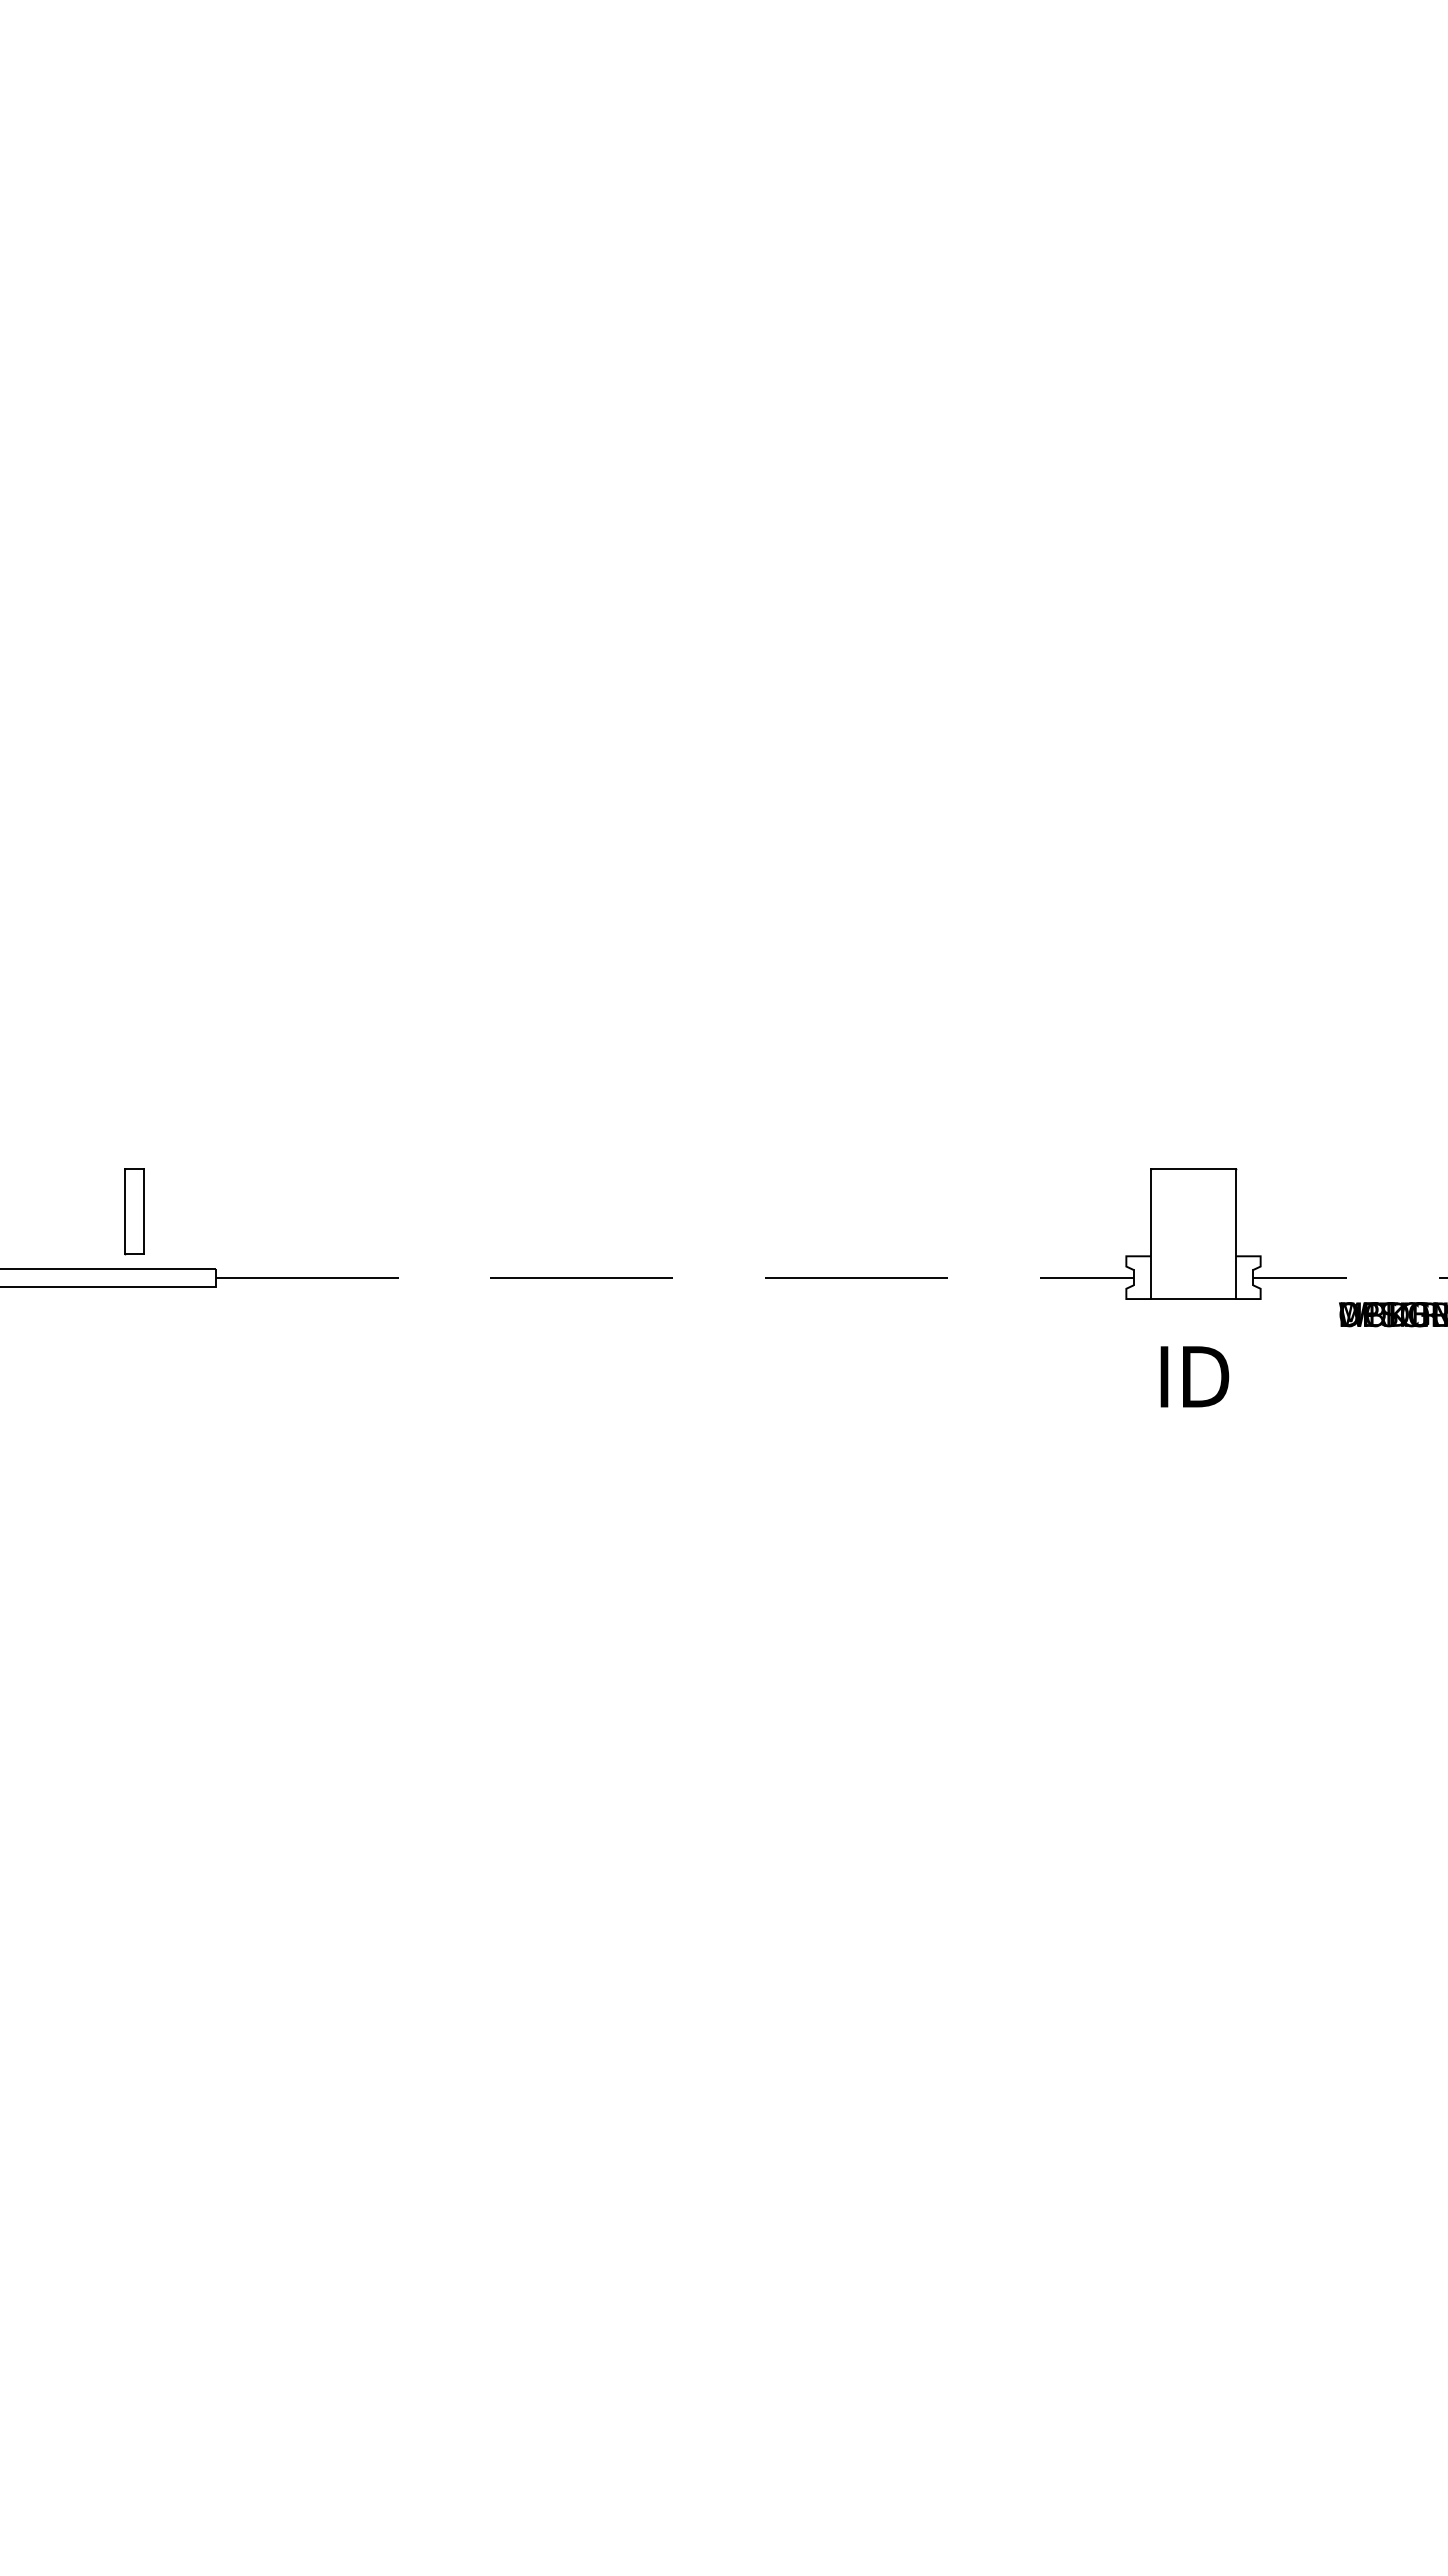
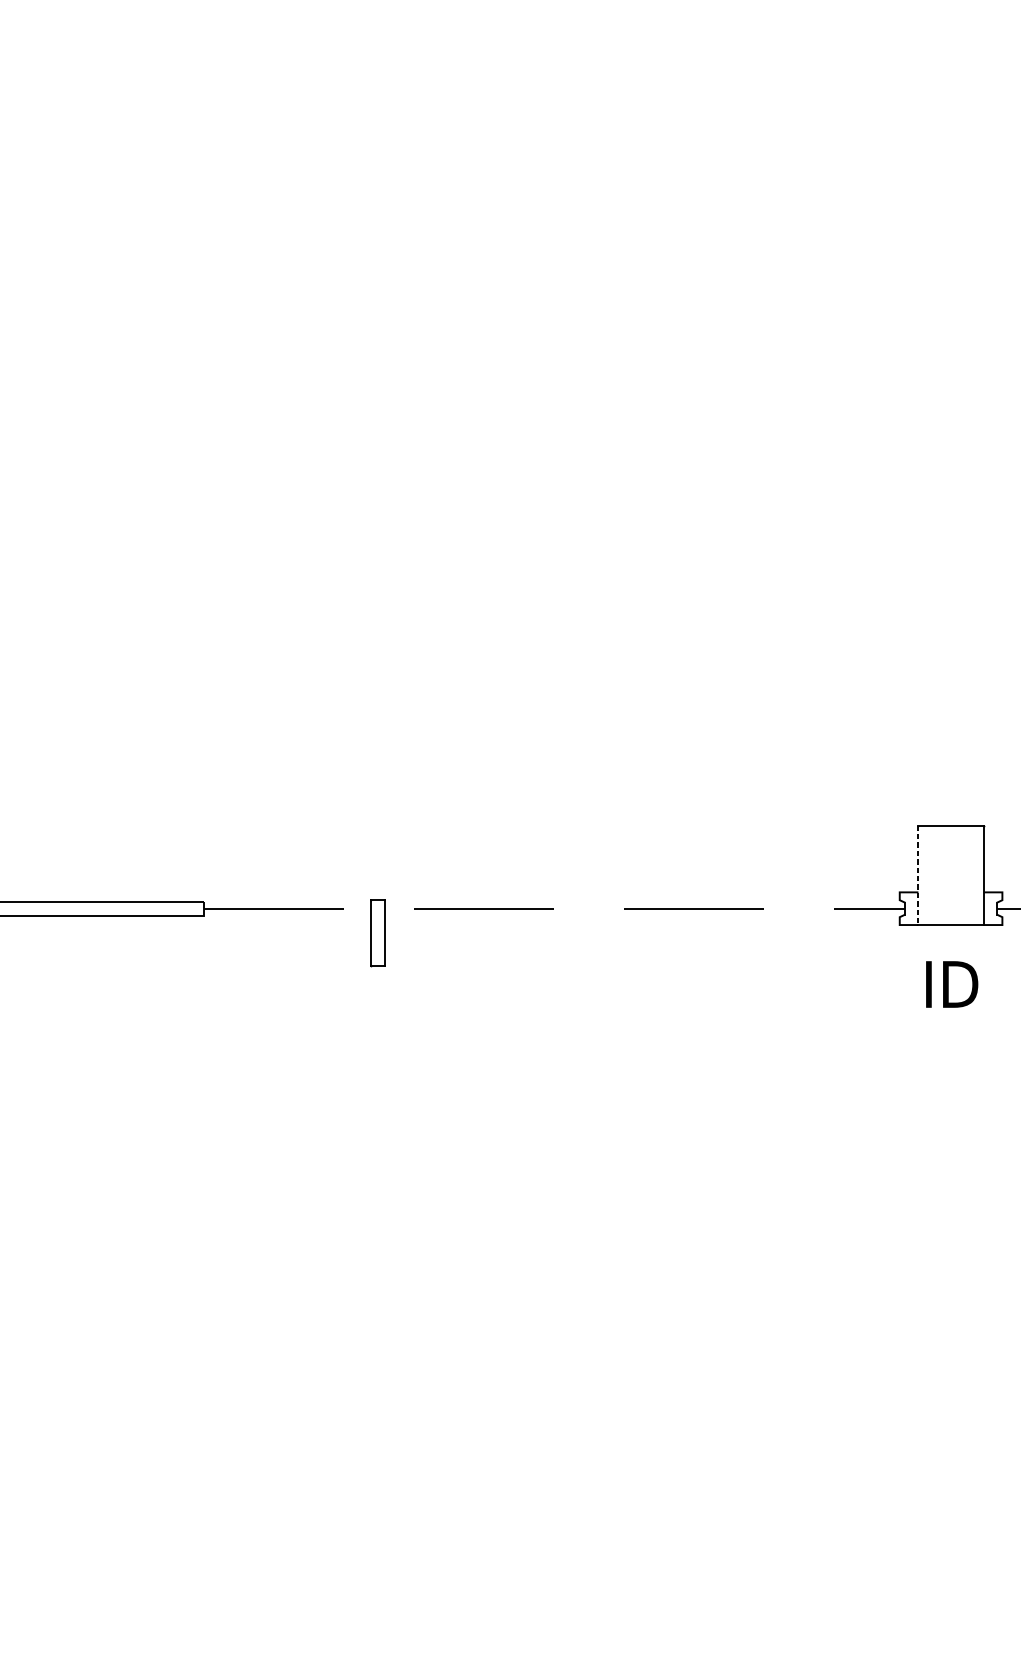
part: (134, 1211) -> (377, 933), moved
line: (1150, 1234) -> (918, 875), solid -> dashed

